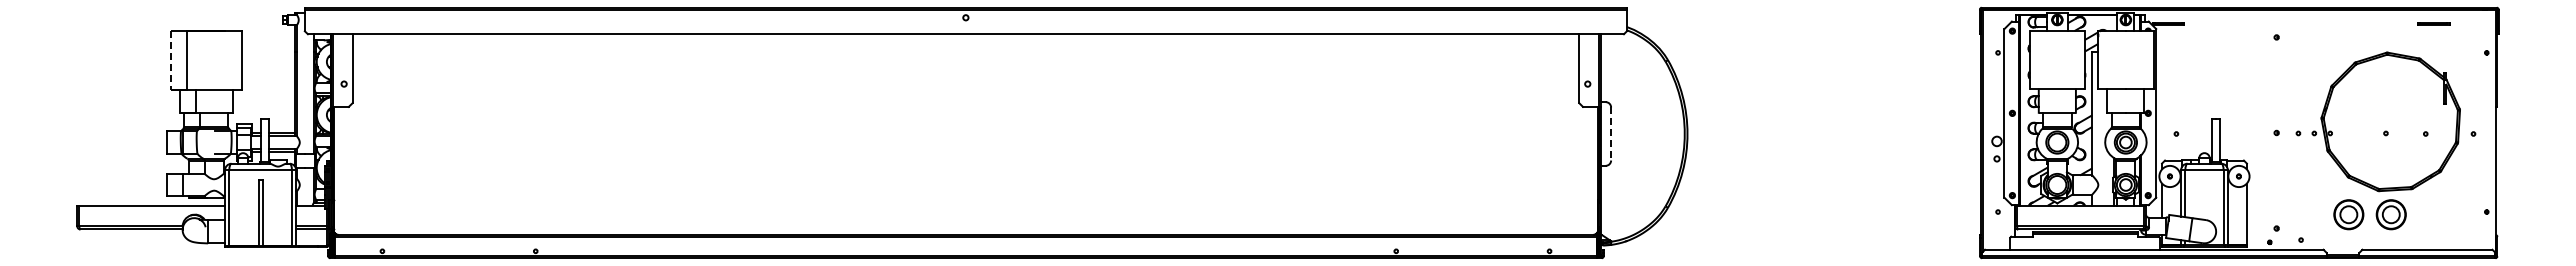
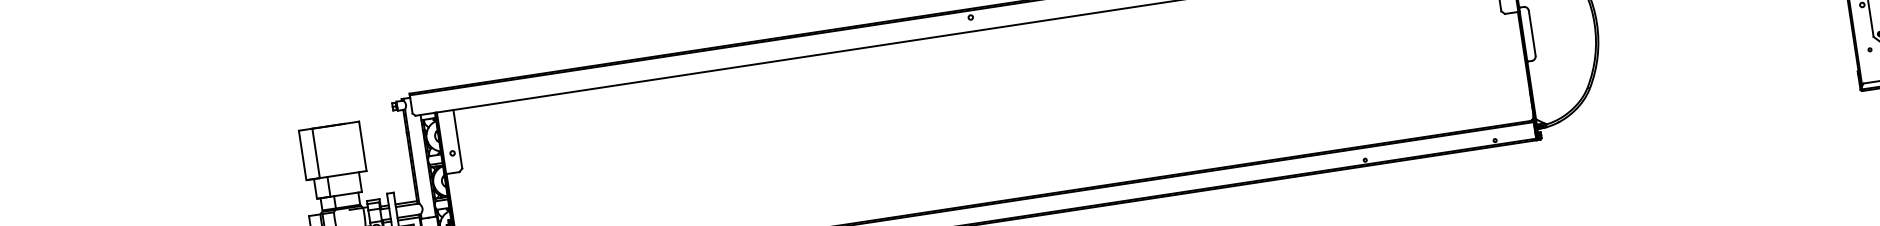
line: (170, 60) -> (302, 155), dashed -> solid
line: (1611, 133) -> (1532, 32), dashed -> solid

